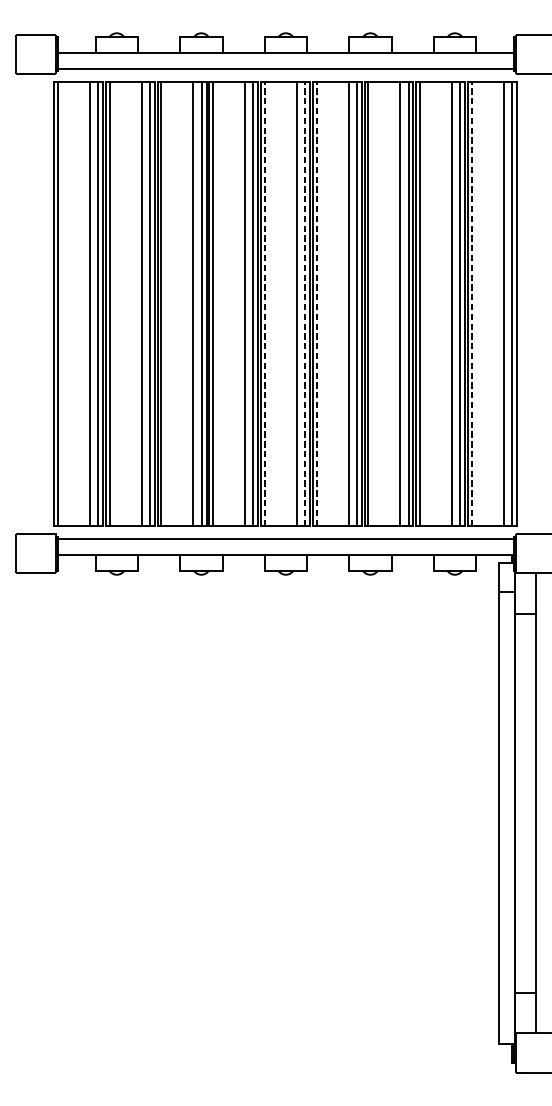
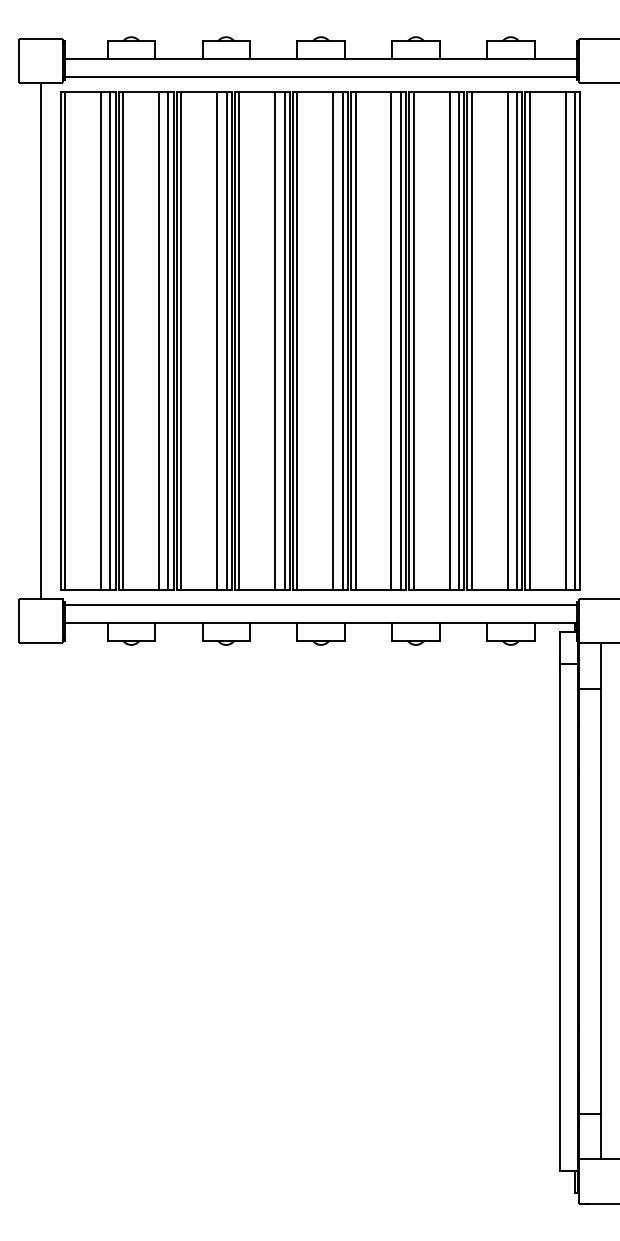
line: (35, 303) -> (40, 340), added
line: (264, 303) -> (297, 340), dashed -> solid
line: (304, 303) -> (342, 340), dashed -> solid
line: (316, 303) -> (355, 340), dashed -> solid
line: (471, 303) -> (529, 340), dashed -> solid

